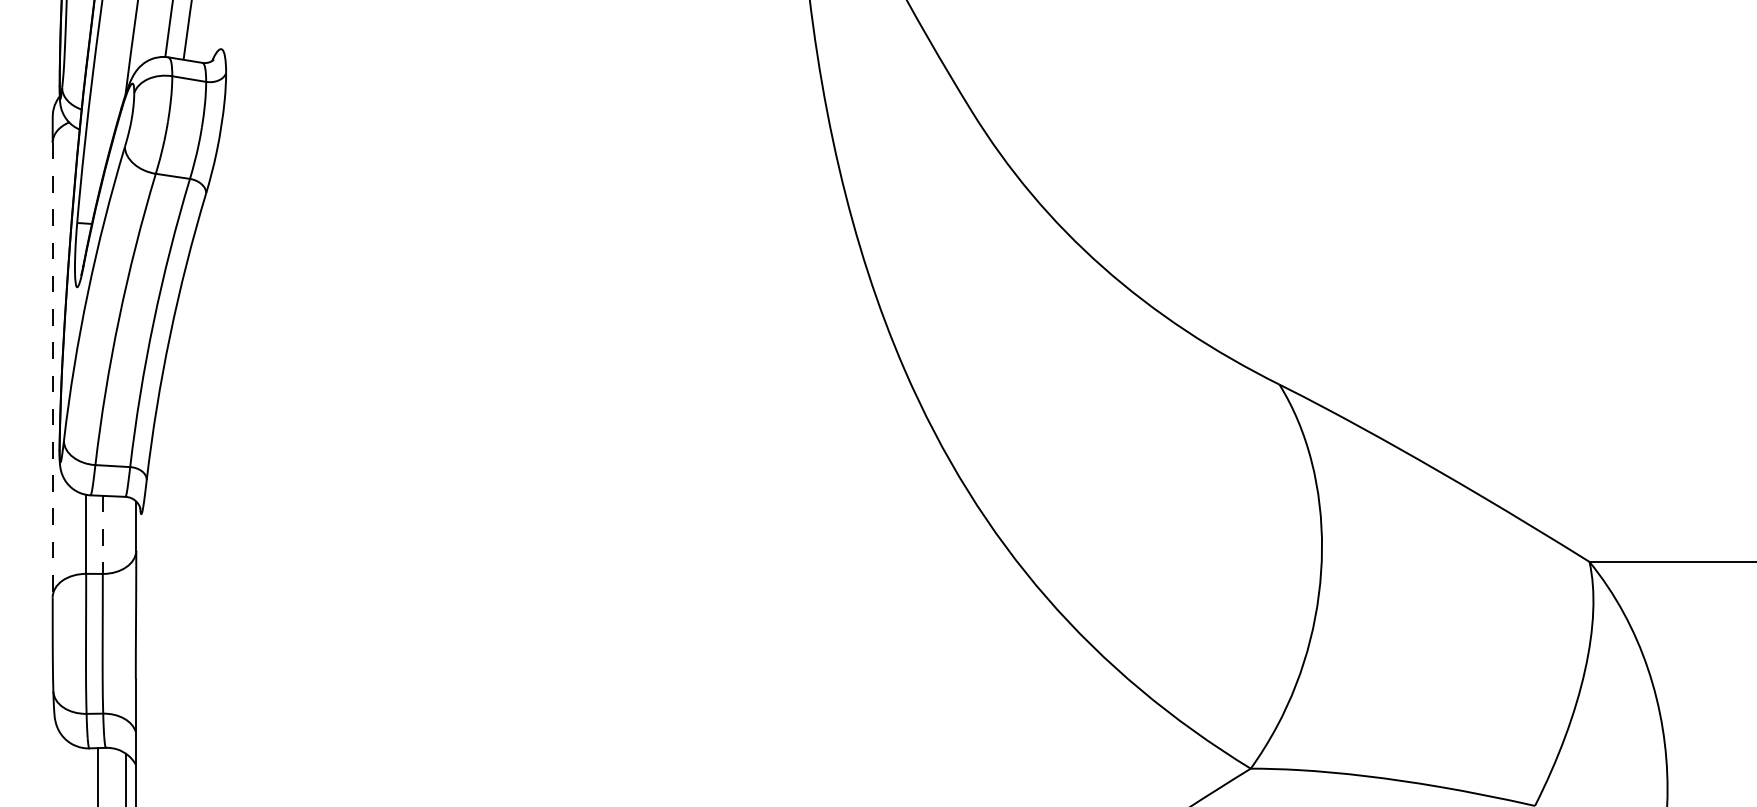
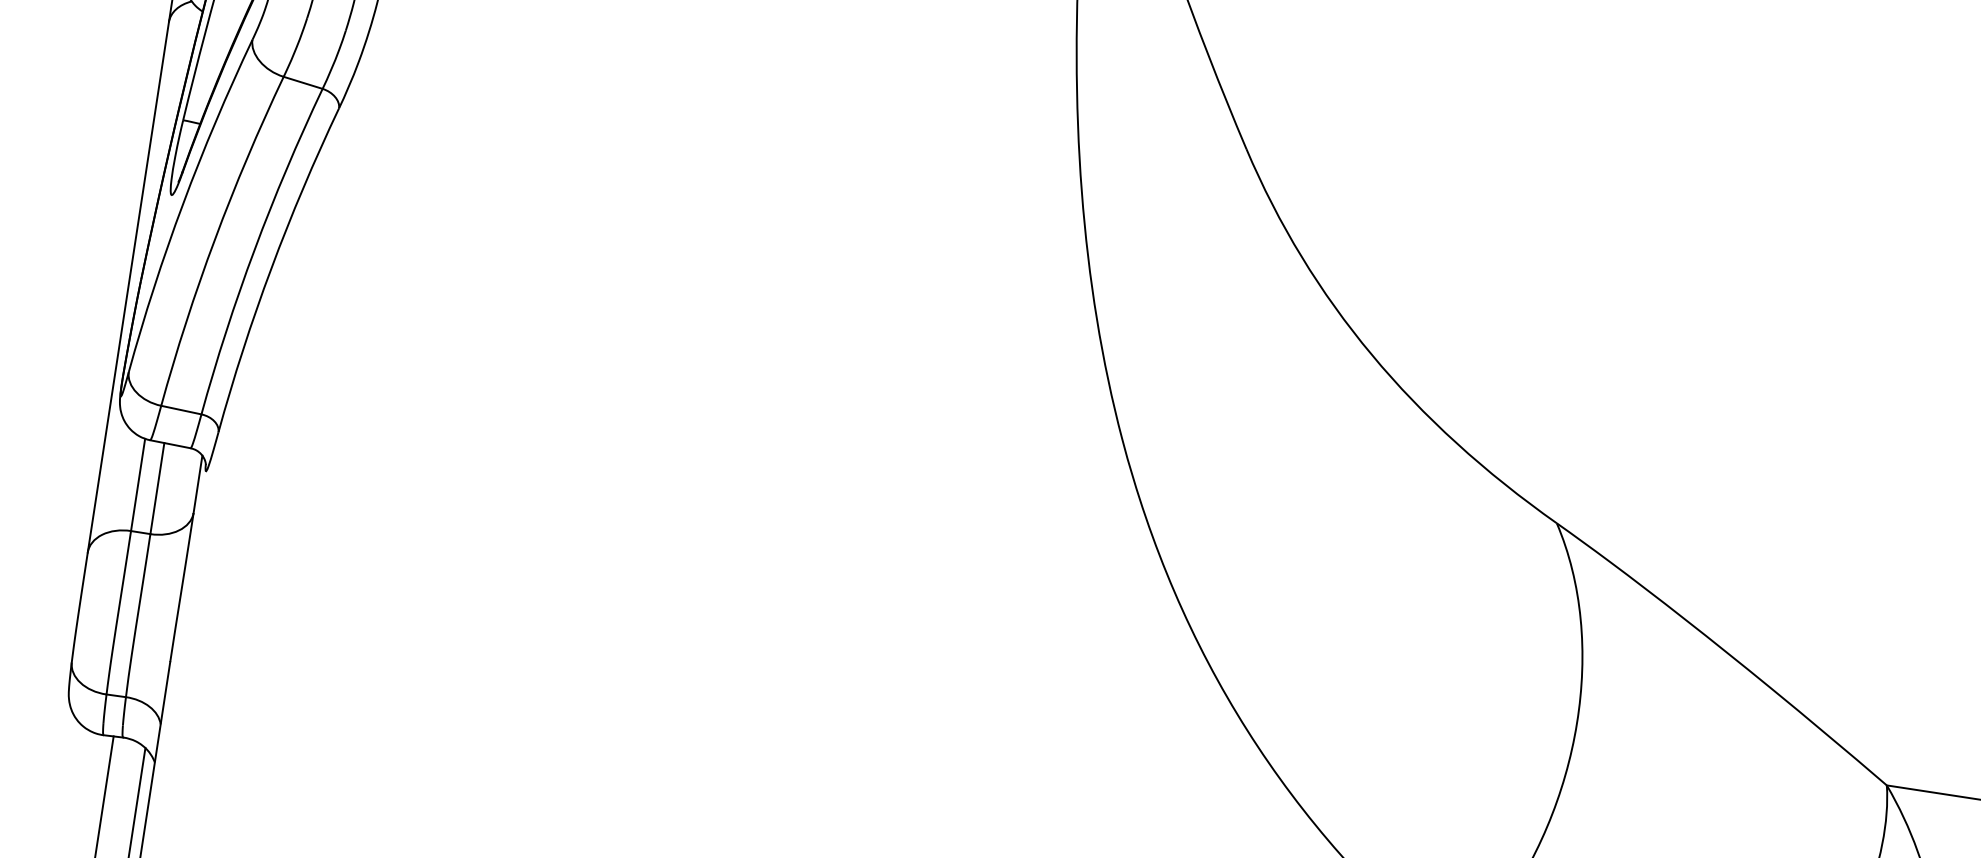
line: (52, 370) -> (128, 287), dashed -> solid
line: (102, 535) -> (156, 489), dashed -> solid

